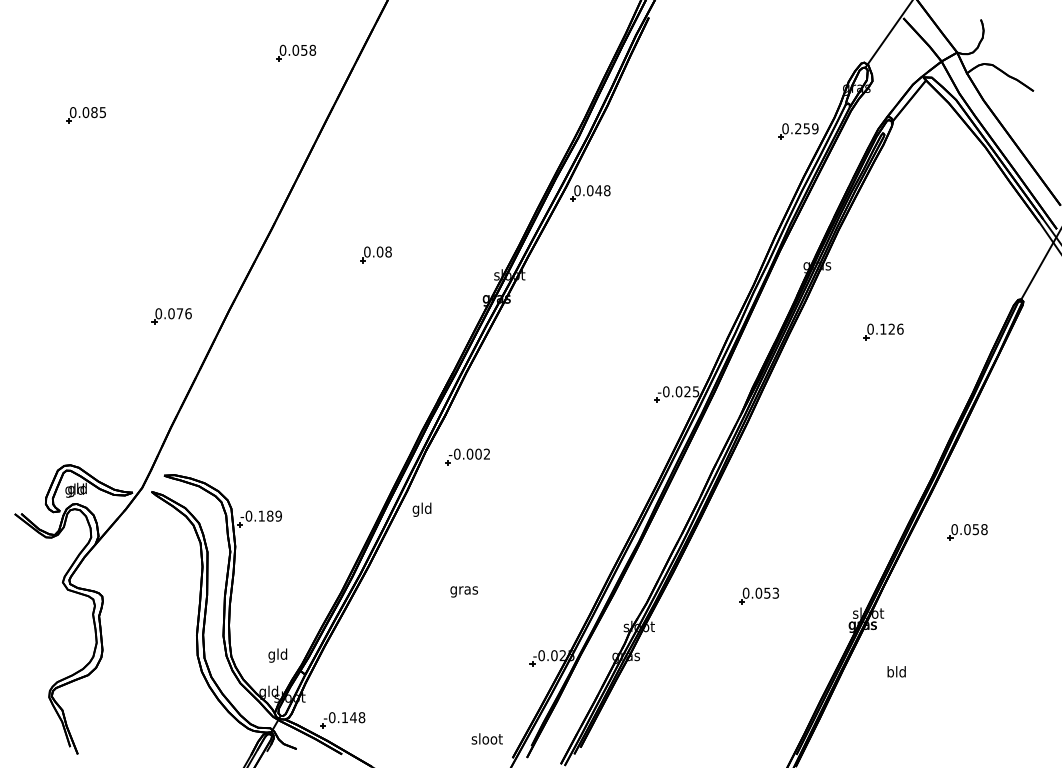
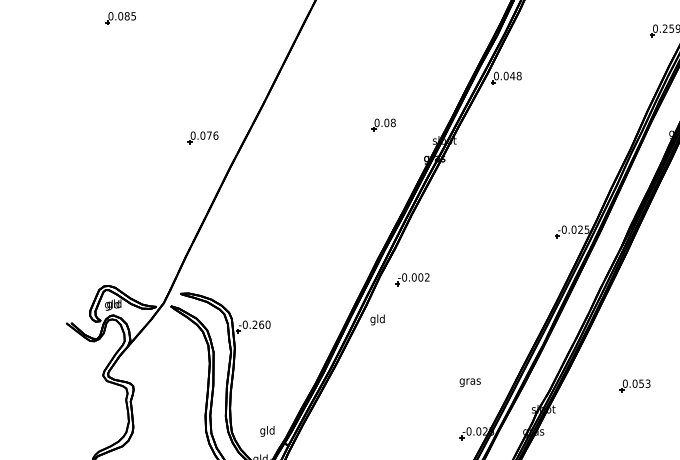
part: (375, 254) -> (383, 124), moved
part: (171, 316) -> (202, 137), moved
text: (269, 515) -> (261, 324), -0.189 -> -0.260
text: (463, 591) -> (469, 382), moved

